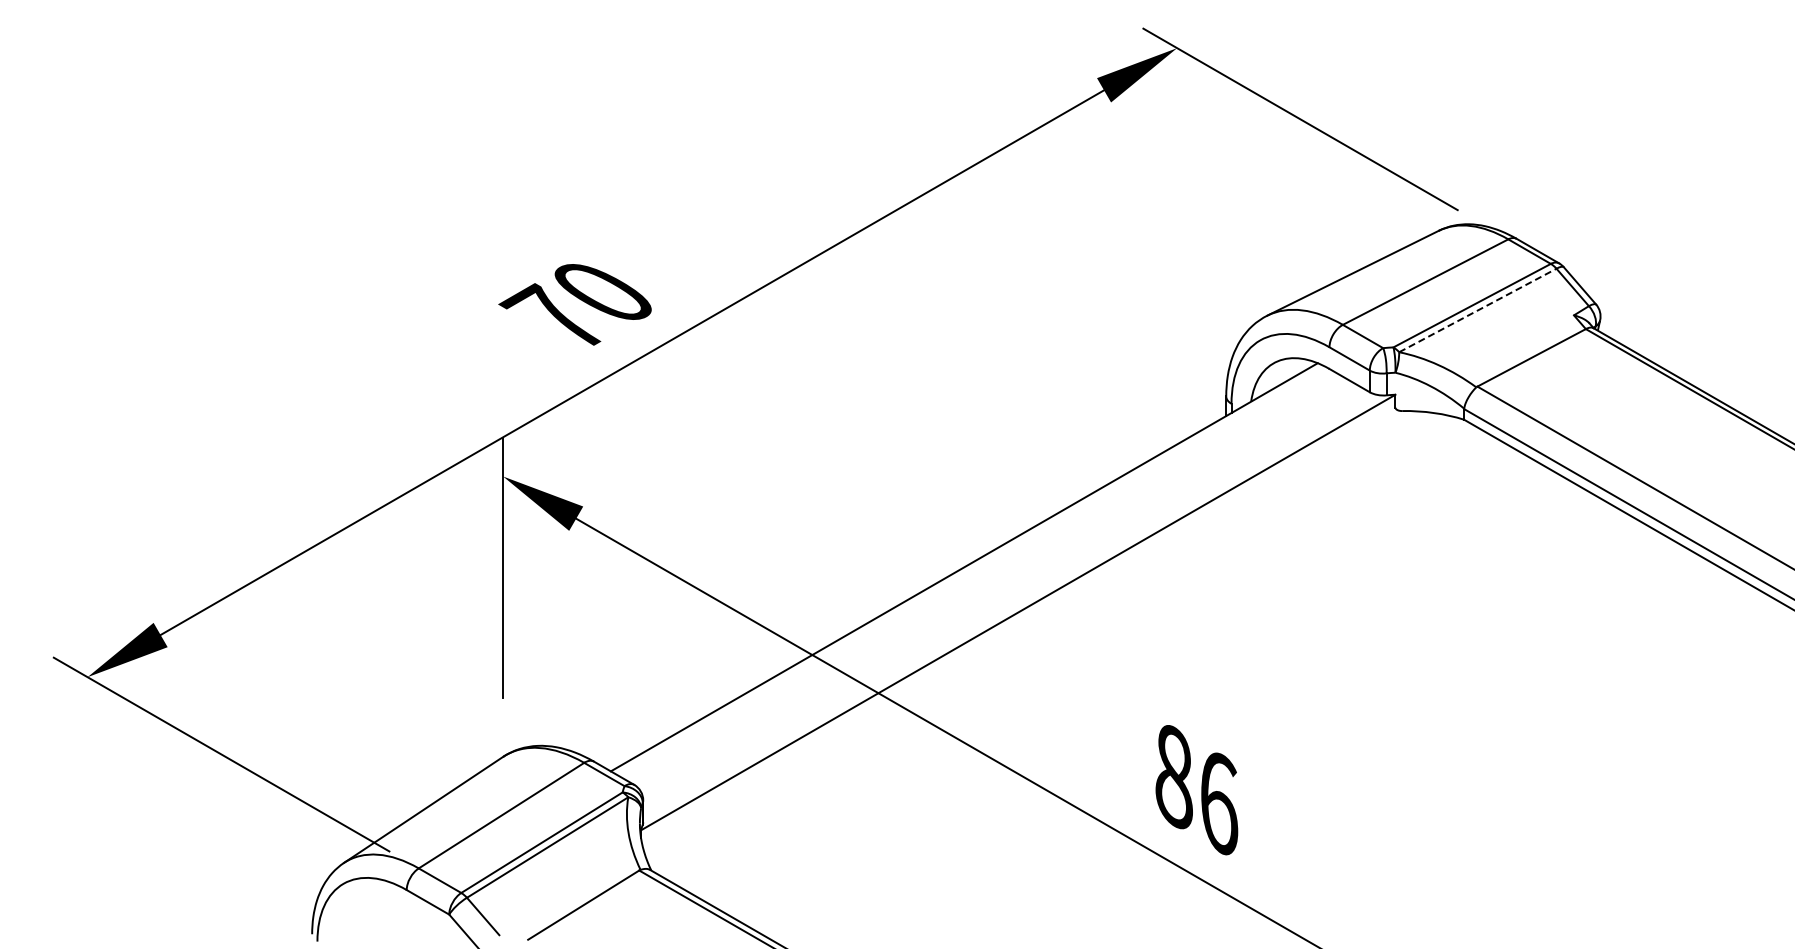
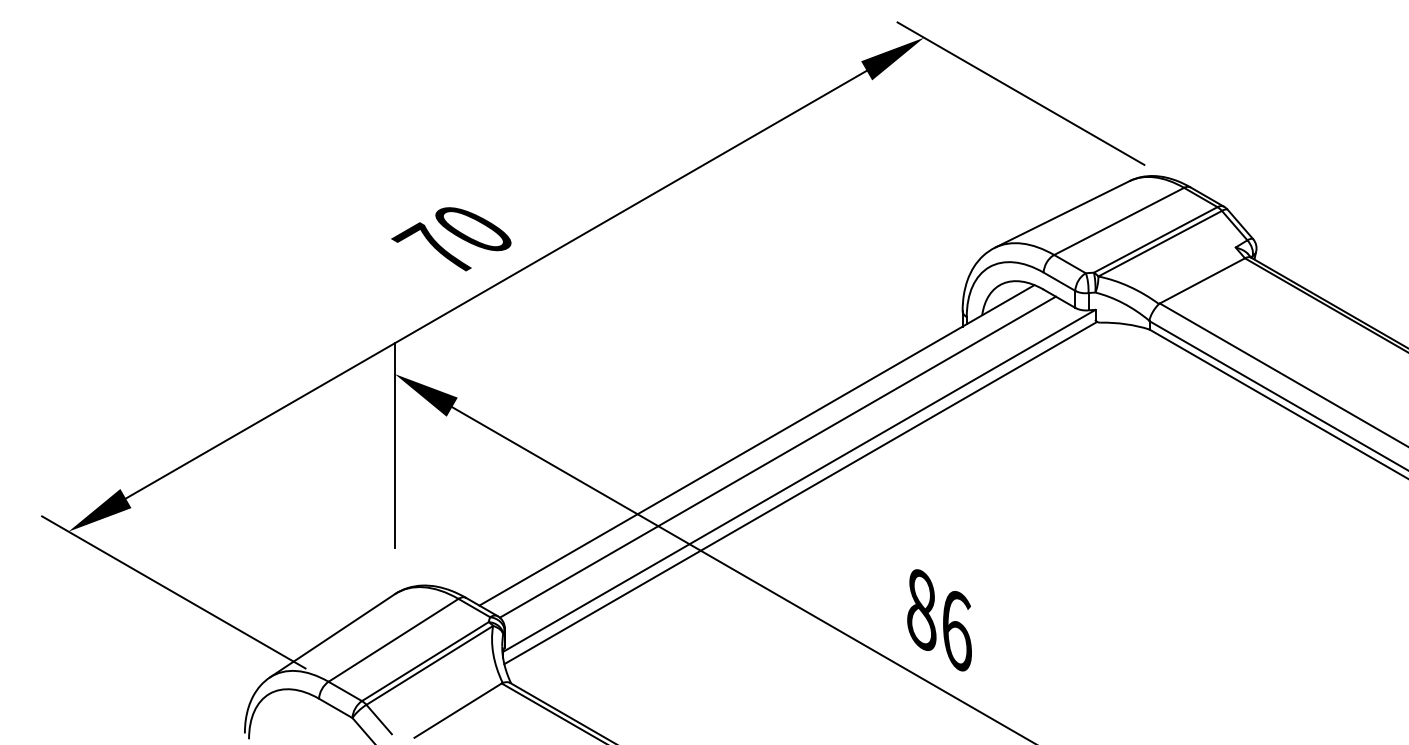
line: (1478, 310) -> (1160, 243), dashed -> solid
line: (990, 581) -> (777, 456), added
line: (1019, 627) -> (800, 492), added

